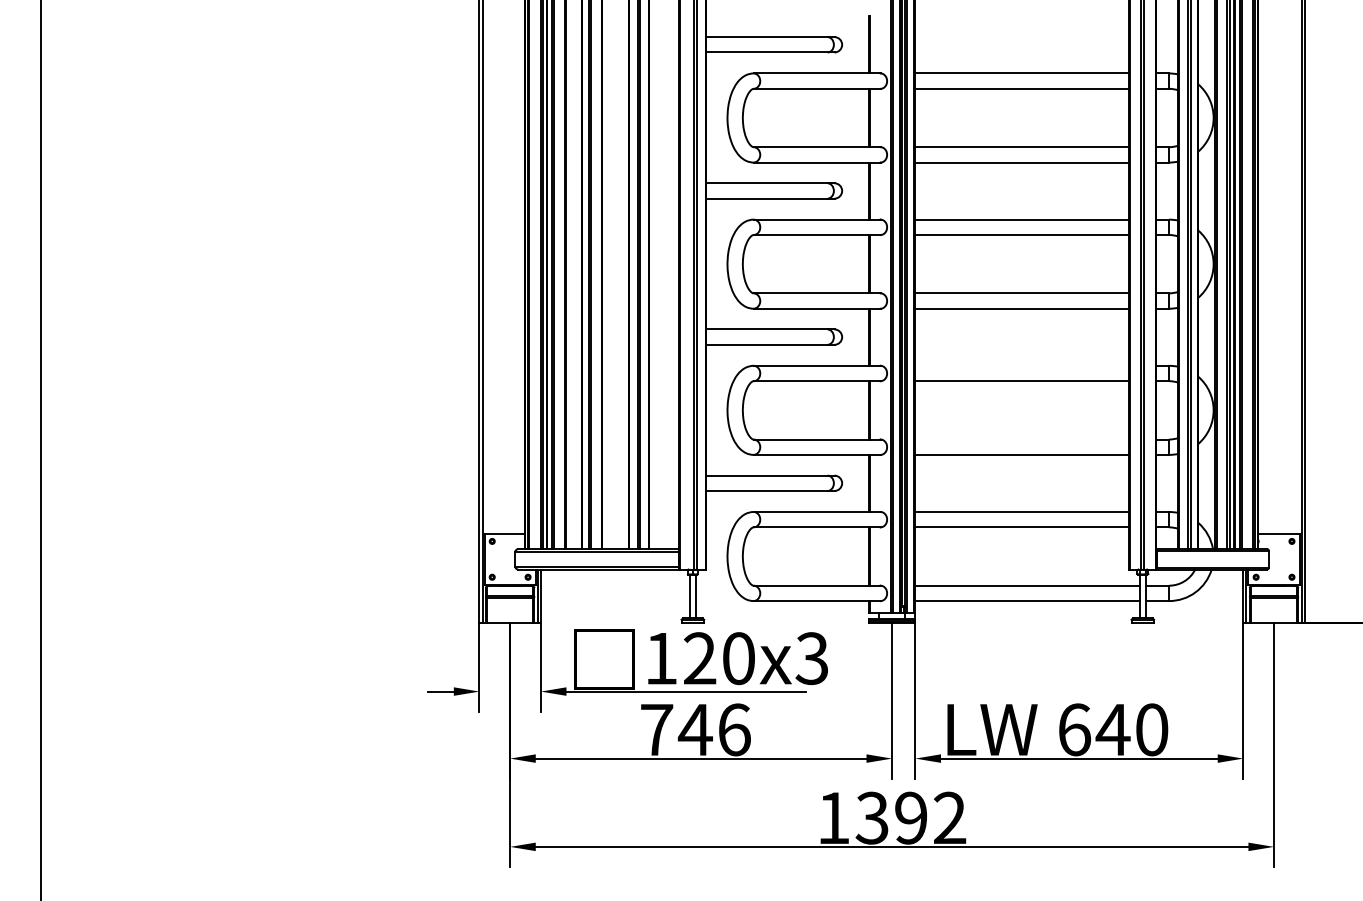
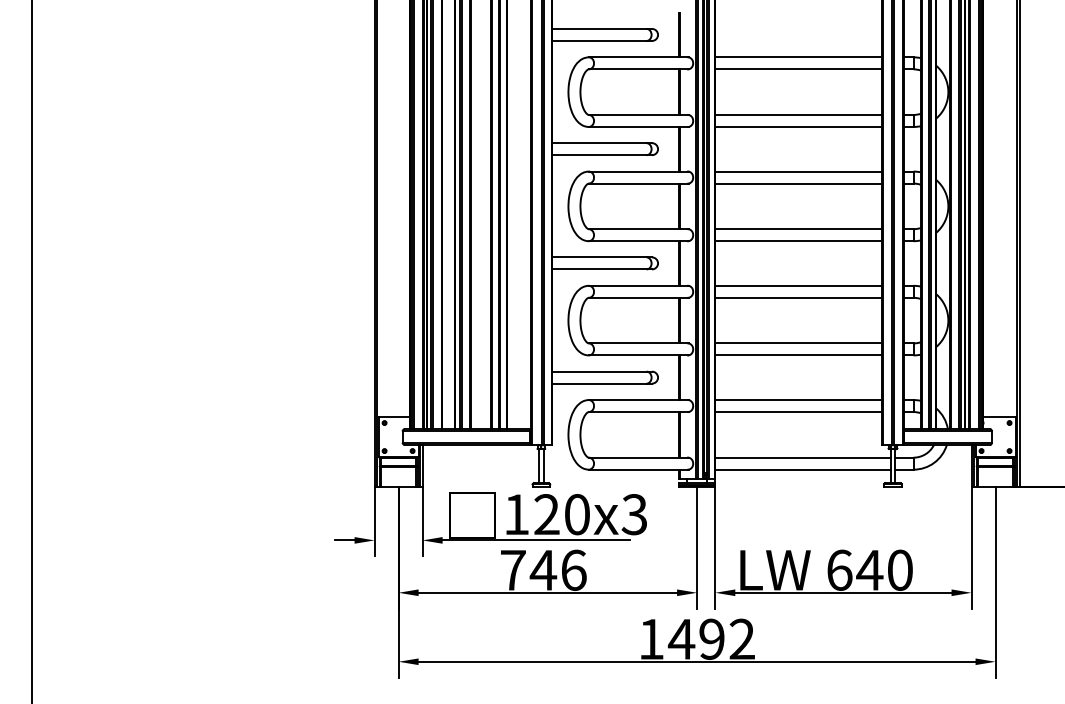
line: (1022, 365) -> (798, 285), added
line: (1022, 439) -> (798, 343), added
text: (871, 817) -> (680, 638), 1392 -> 1492

